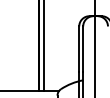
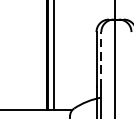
line: (83, 49) -> (101, 60), solid -> dashed

